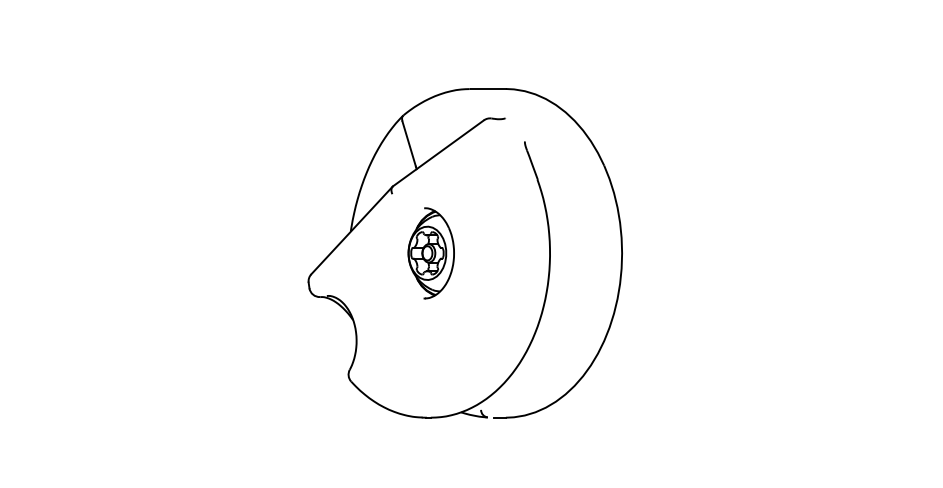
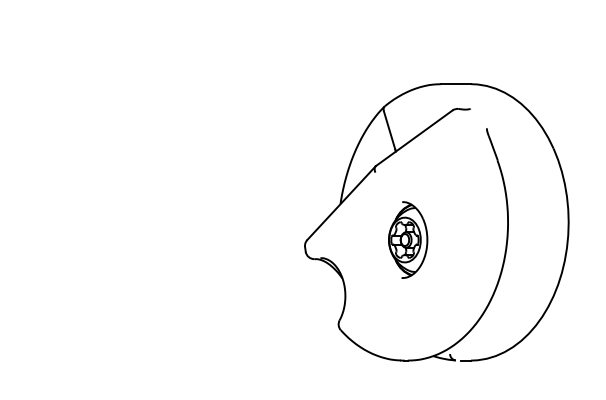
part: (430, 253) -> (407, 240), moved

